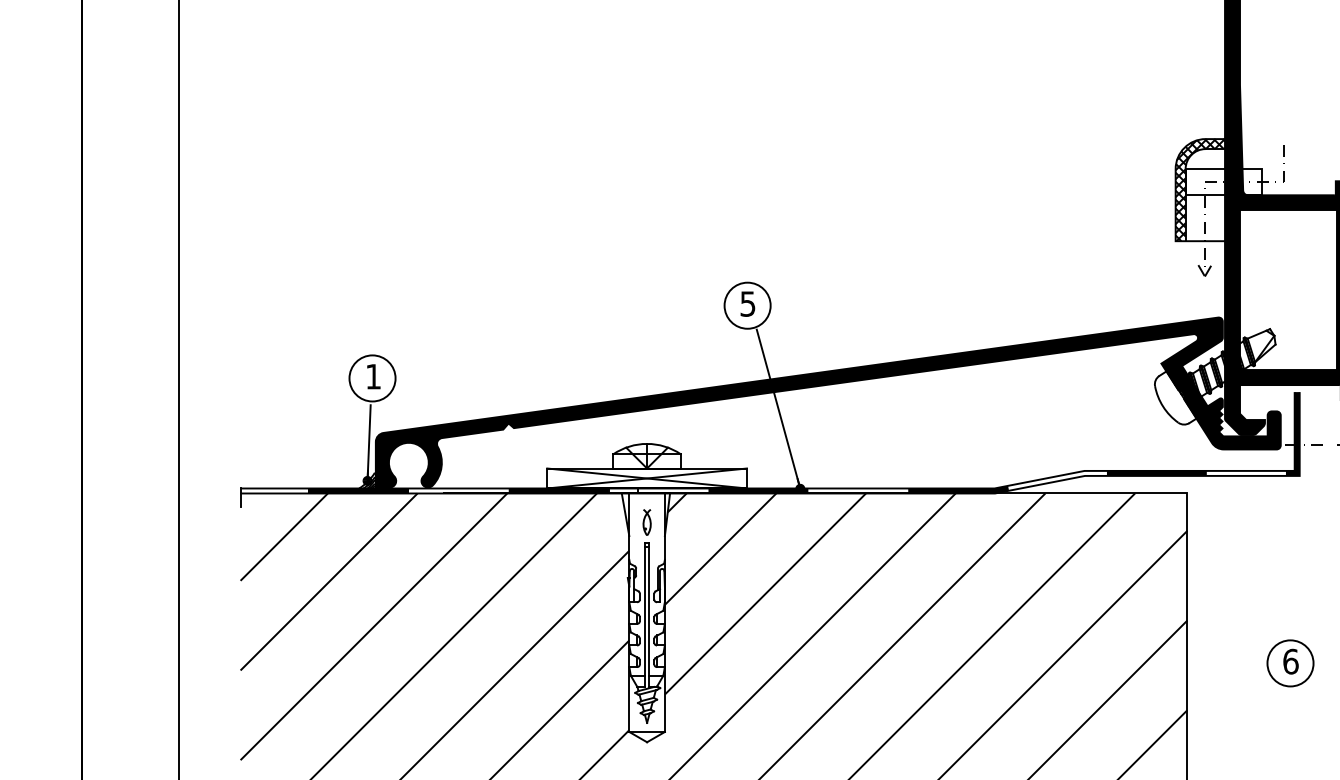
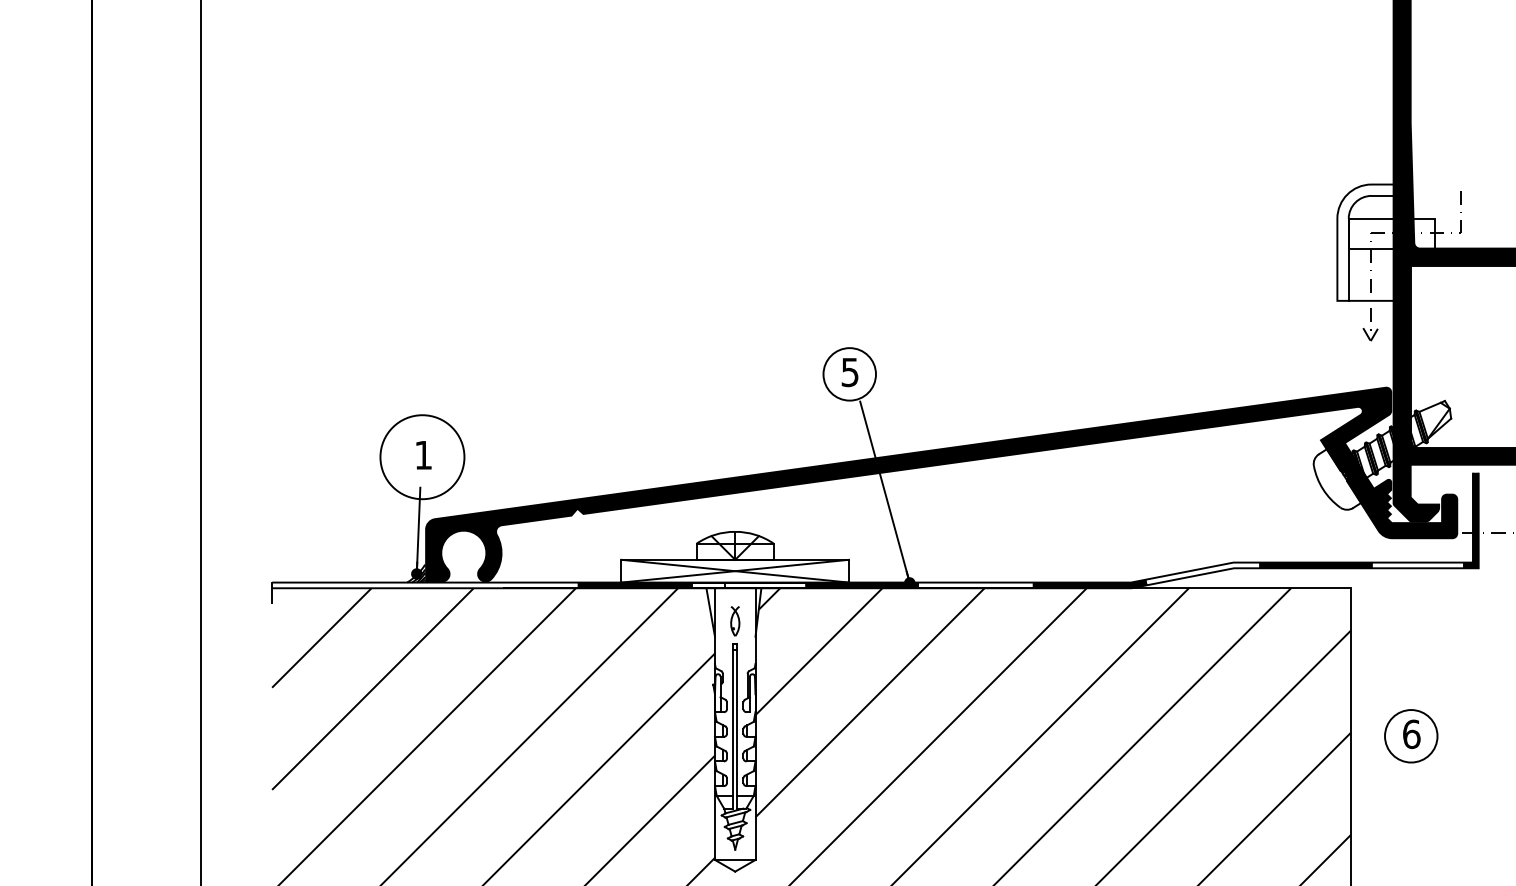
hatch: (1200, 190) -> (1365, 243), removed
circle: (372, 378) -> (422, 457), size x1.6
fill: (358, 490) -> (406, 584), removed
part: (1290, 663) -> (1411, 736), moved

